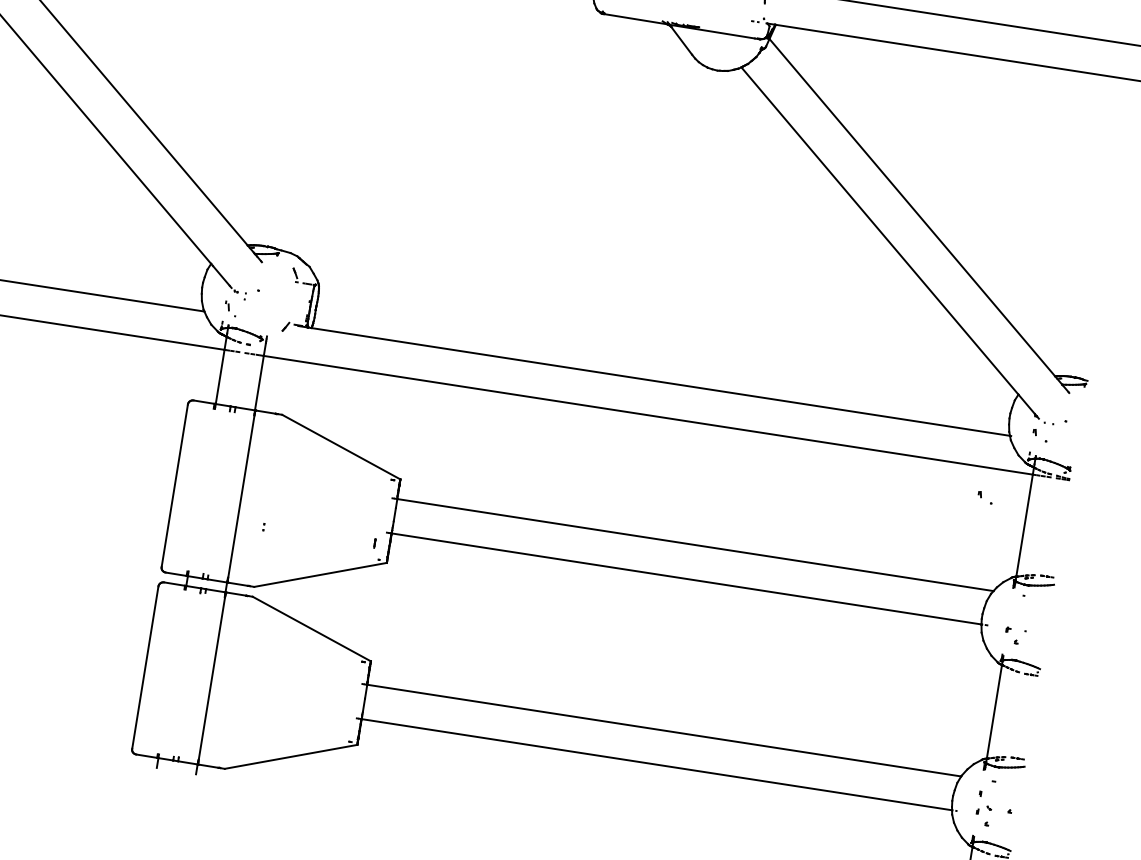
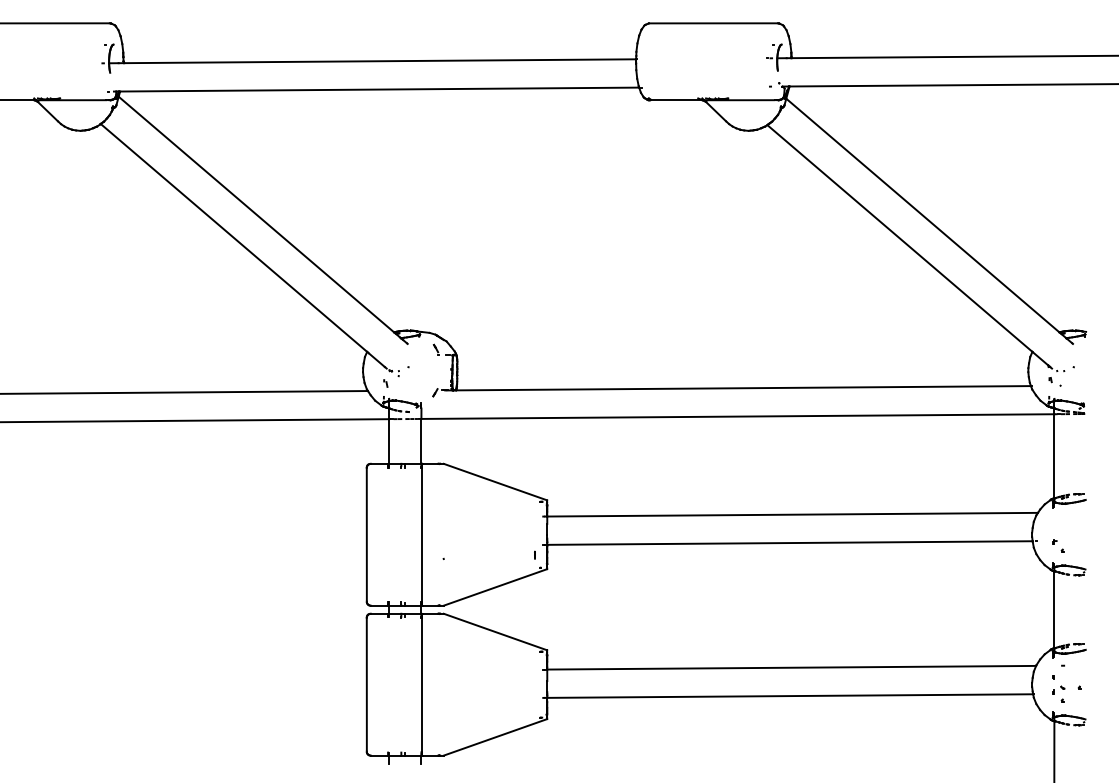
part: (984, 496) -> (1018, 438), removed

